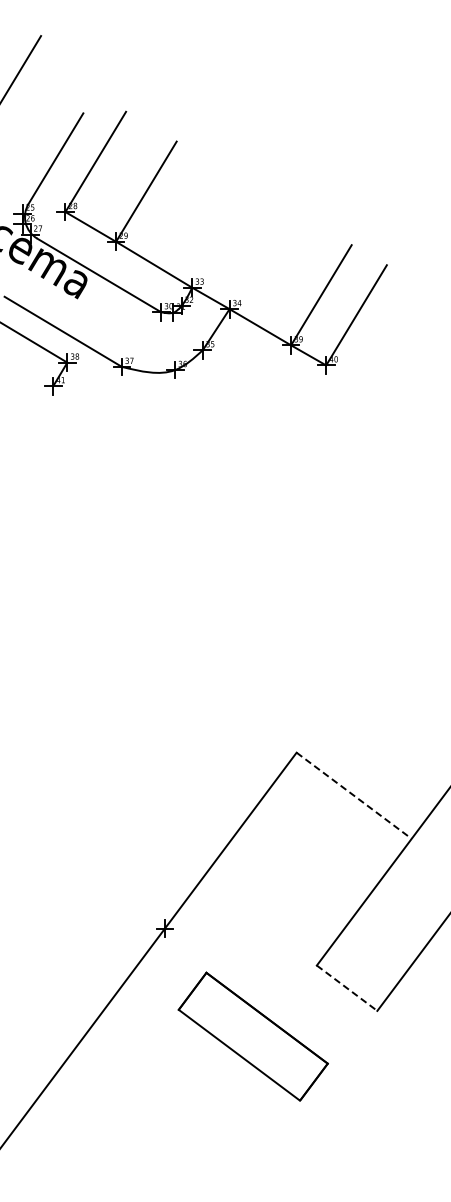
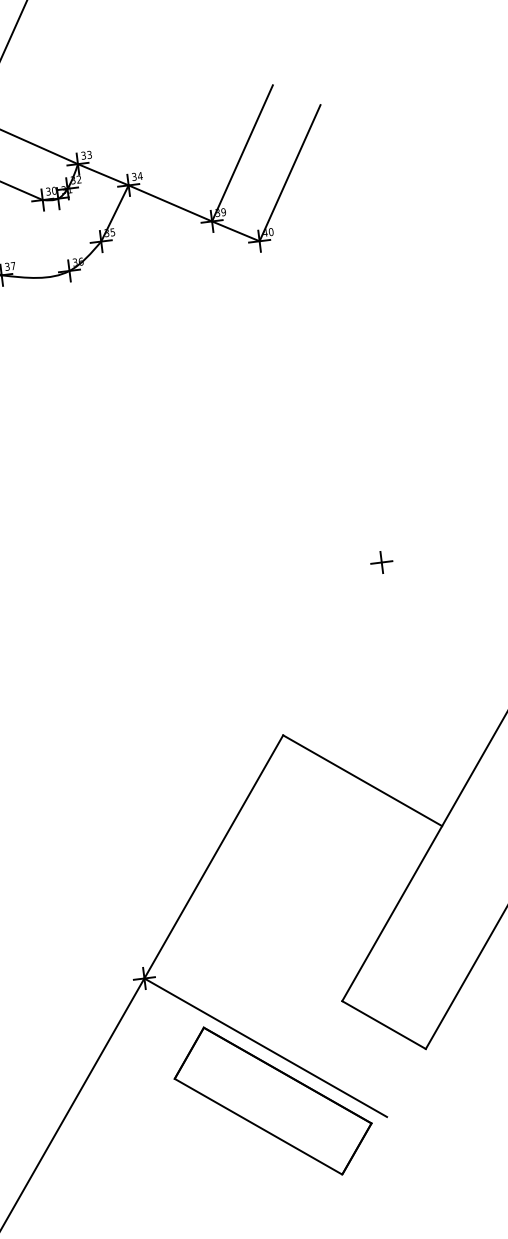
part: (390, 627) -> (382, 562), added
line: (354, 795) -> (363, 780), dashed -> solid
line: (347, 988) -> (384, 1025), dashed -> solid
line: (252, 994) -> (265, 1047), added

